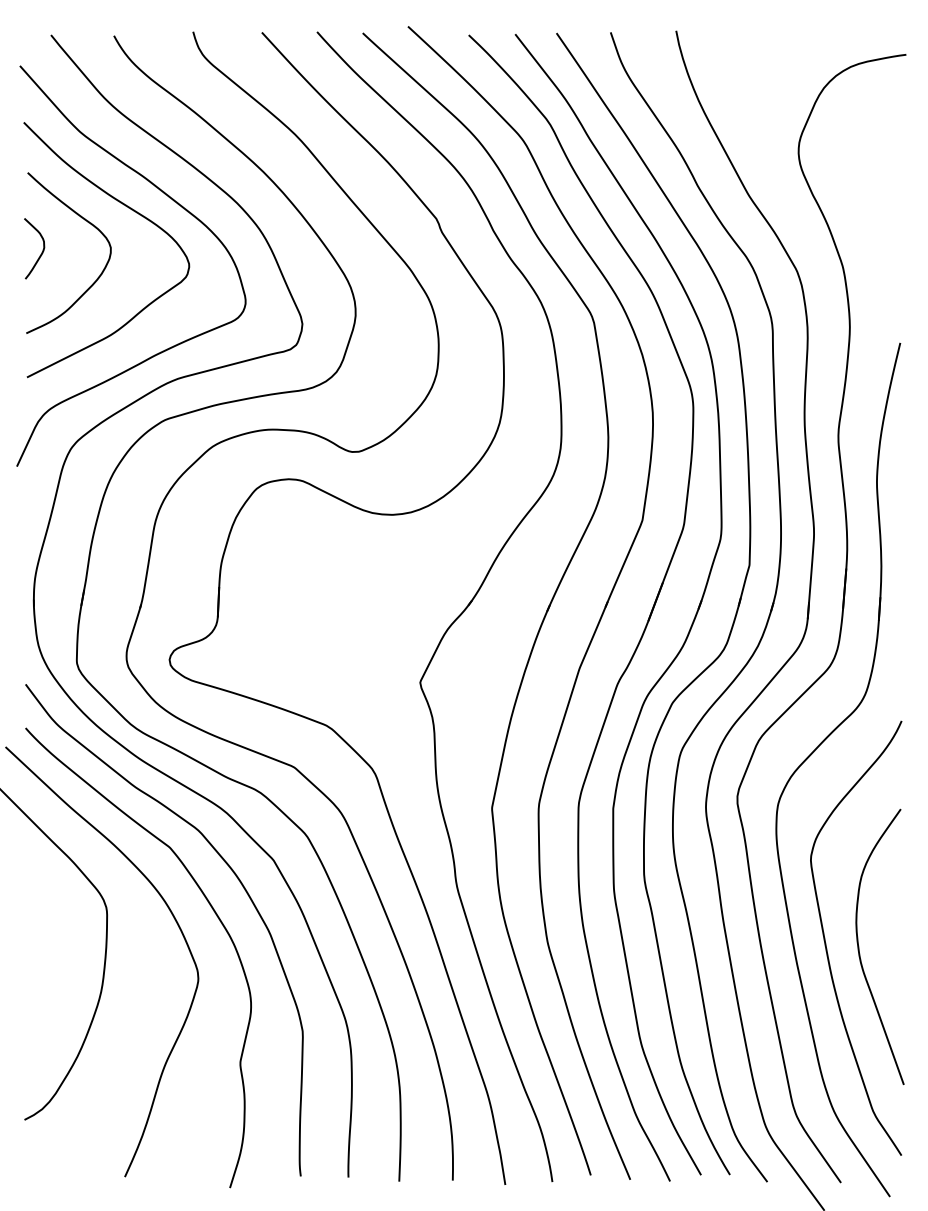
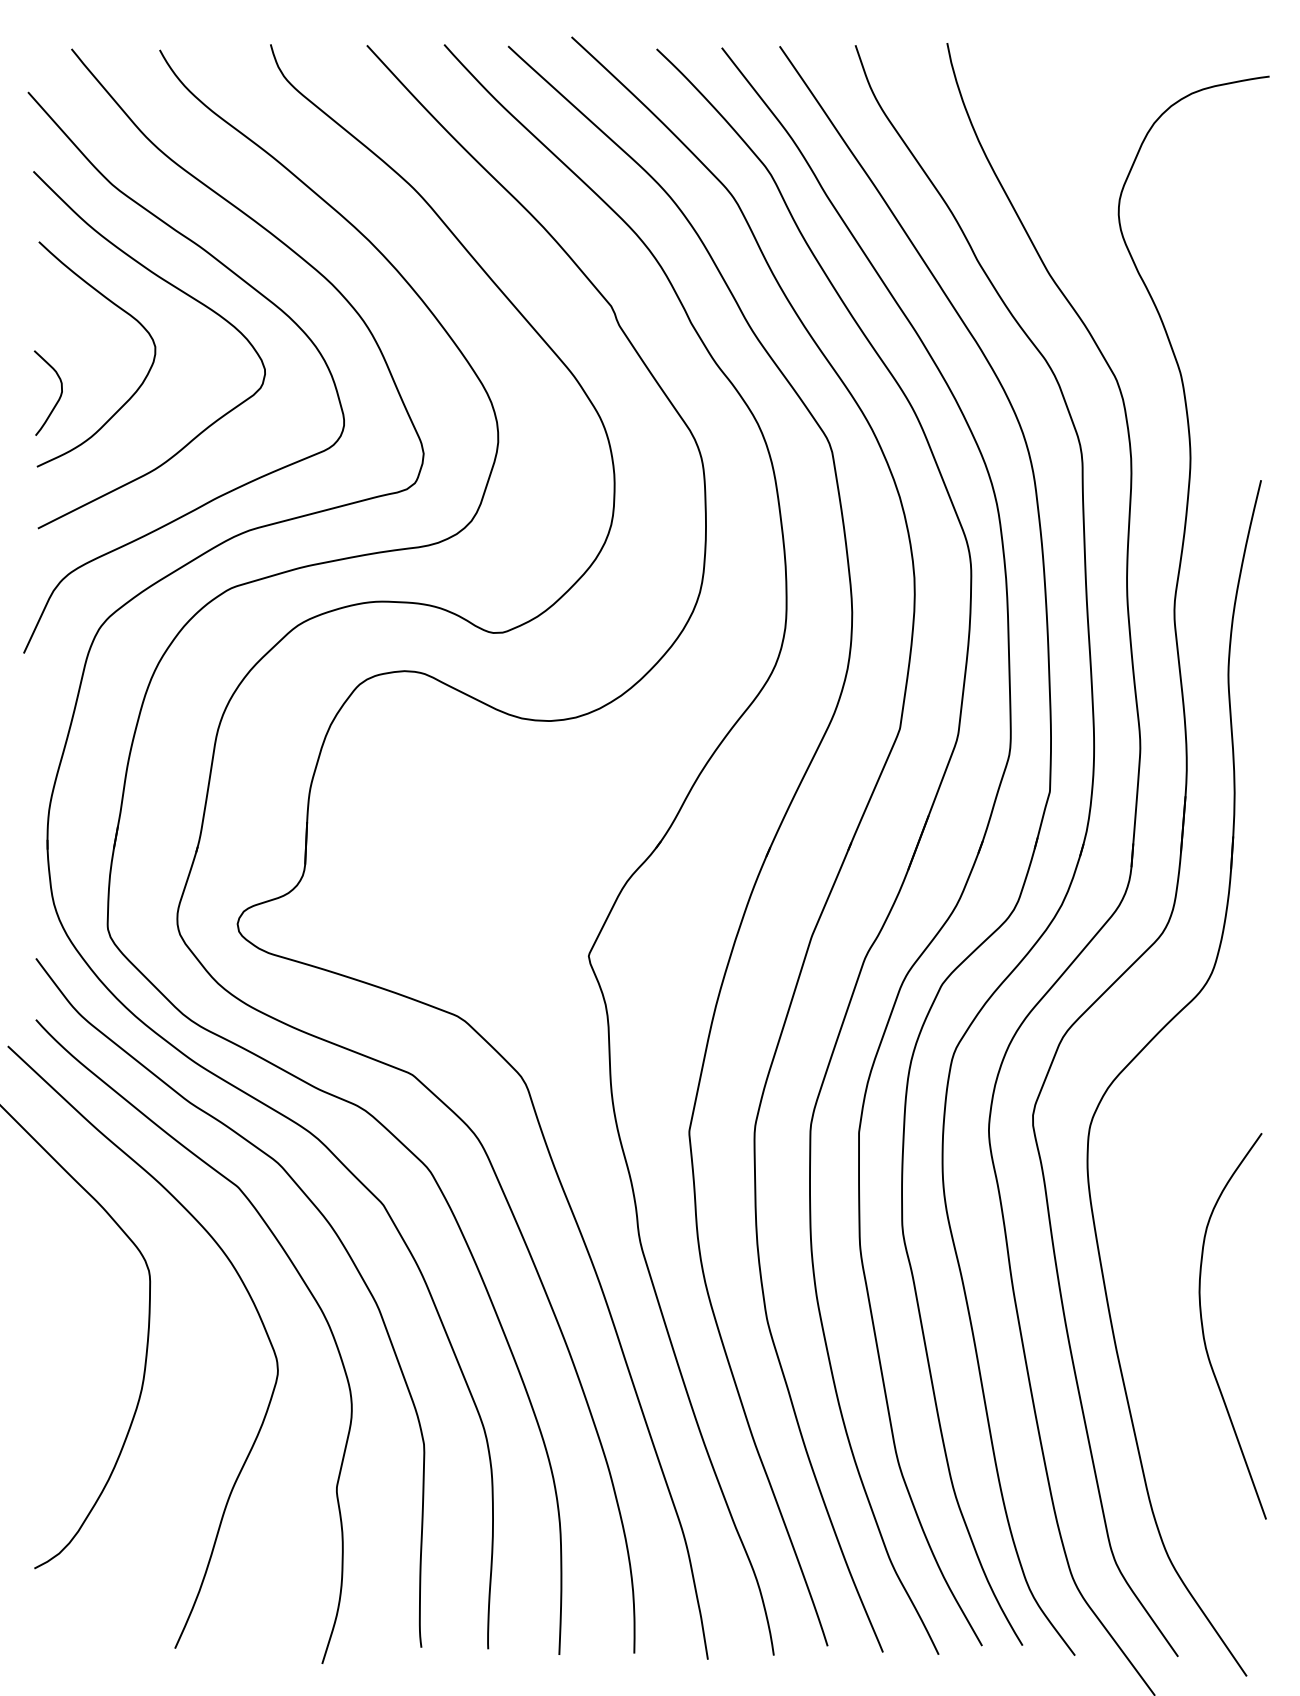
curve: (42, 249) -> (59, 394), moved
curve: (826, 943) -> (1157, 1321), removed

